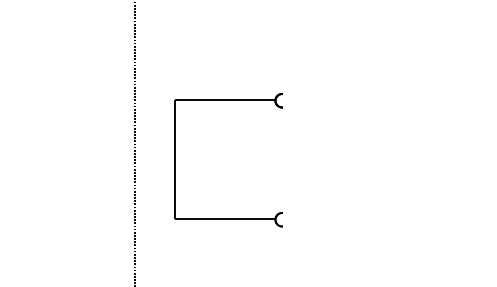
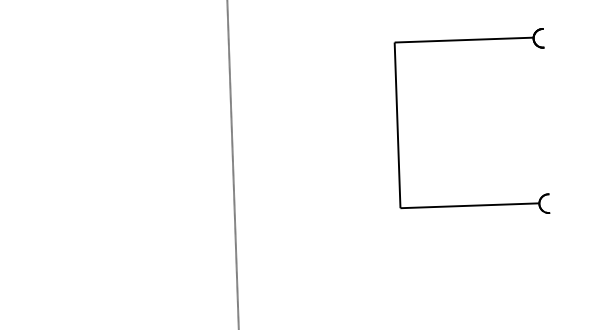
part: (175, 160) -> (397, 126), moved

